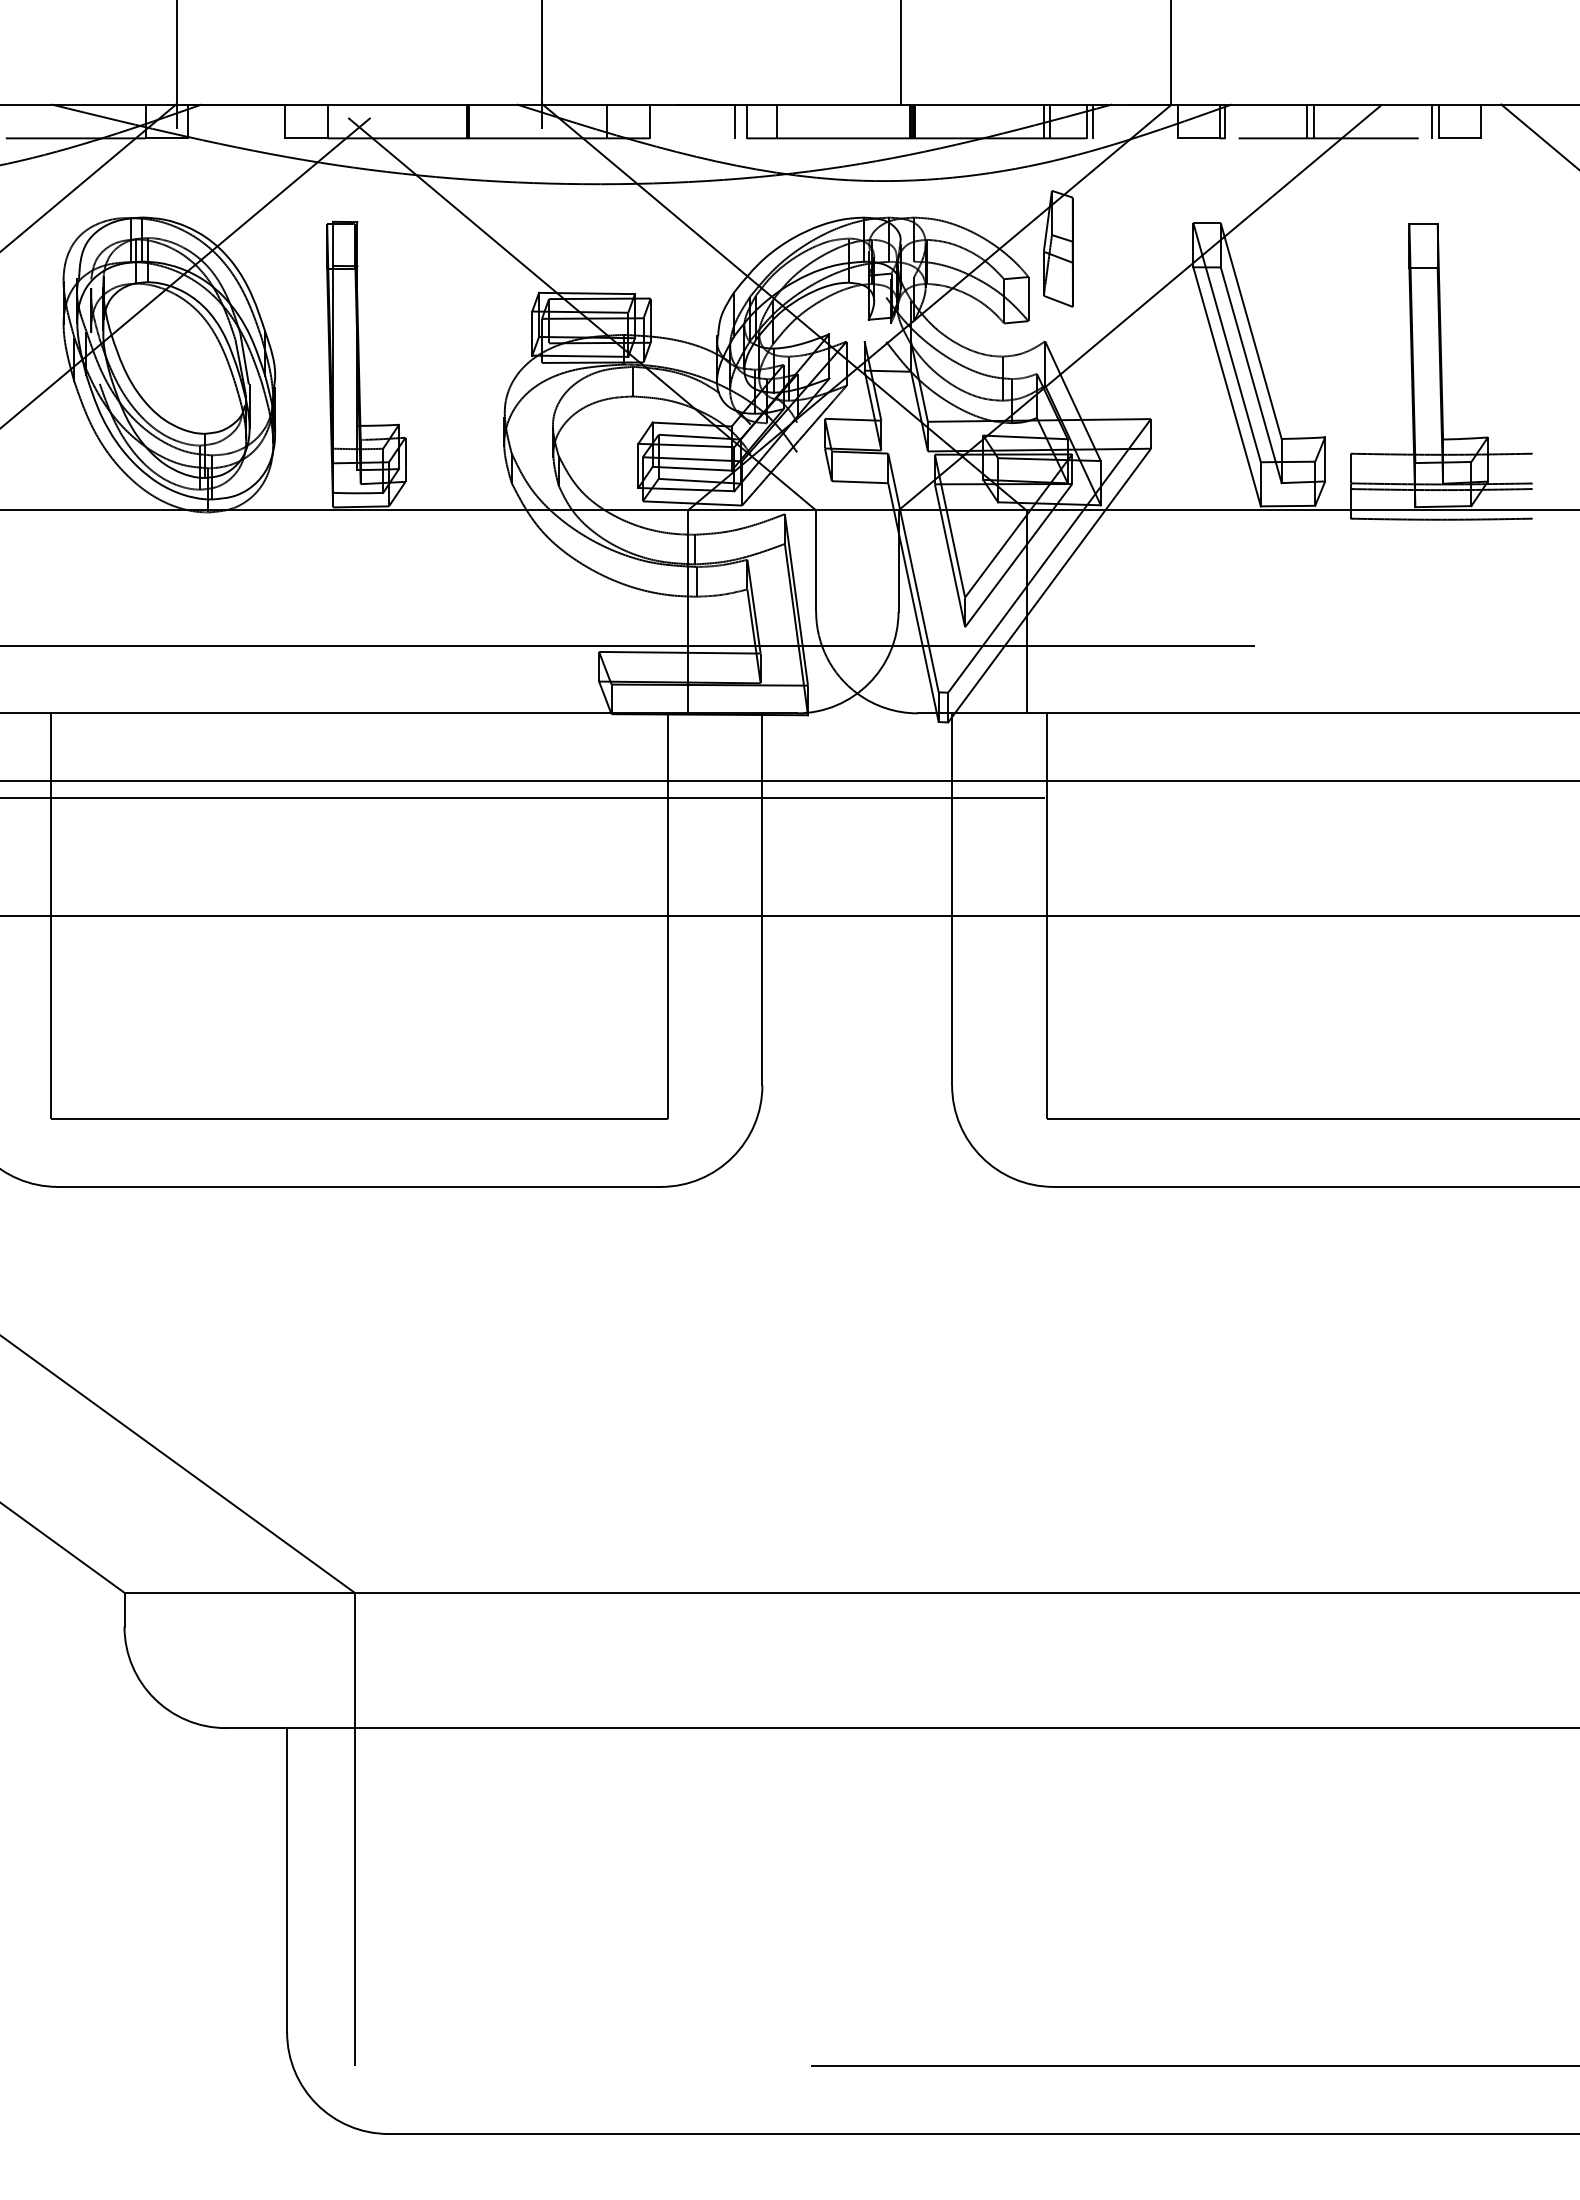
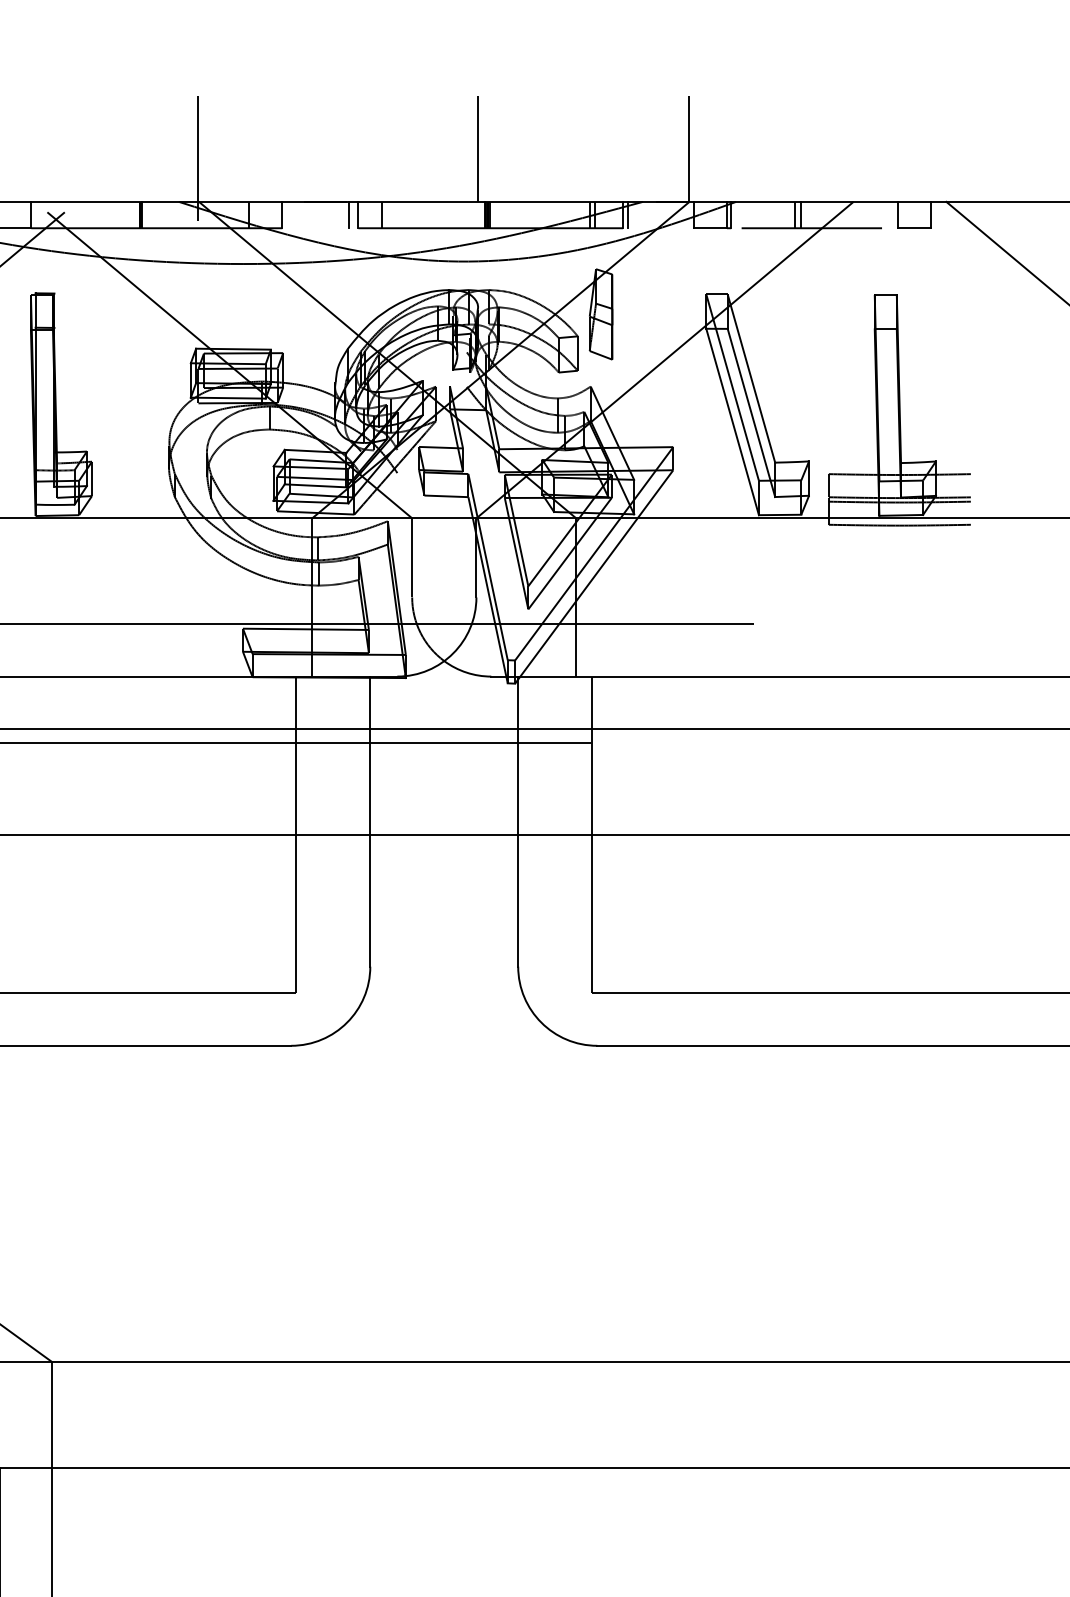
line: (1432, 121) -> (892, 215), removed

